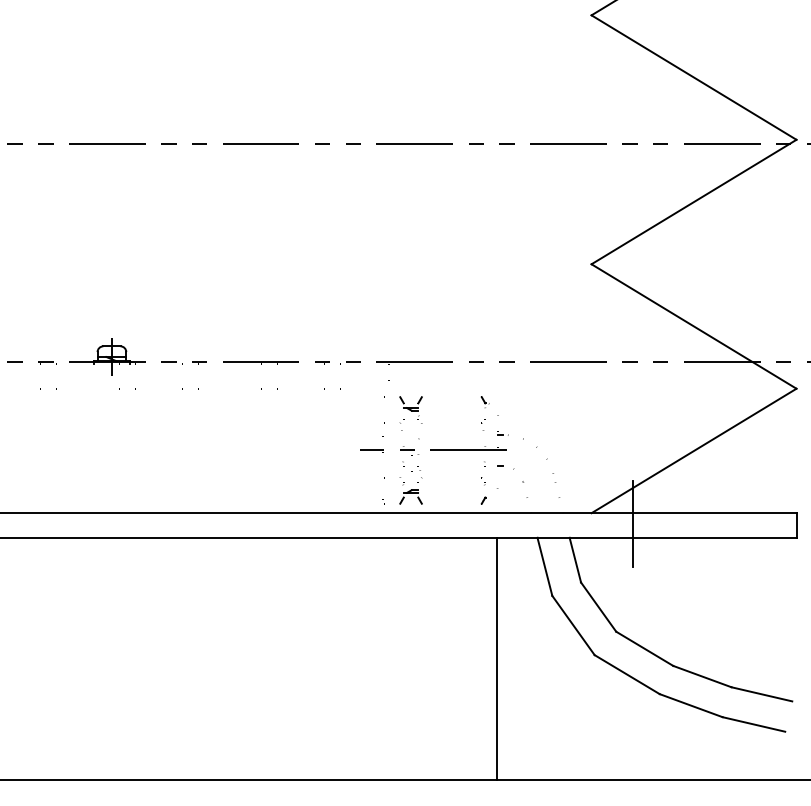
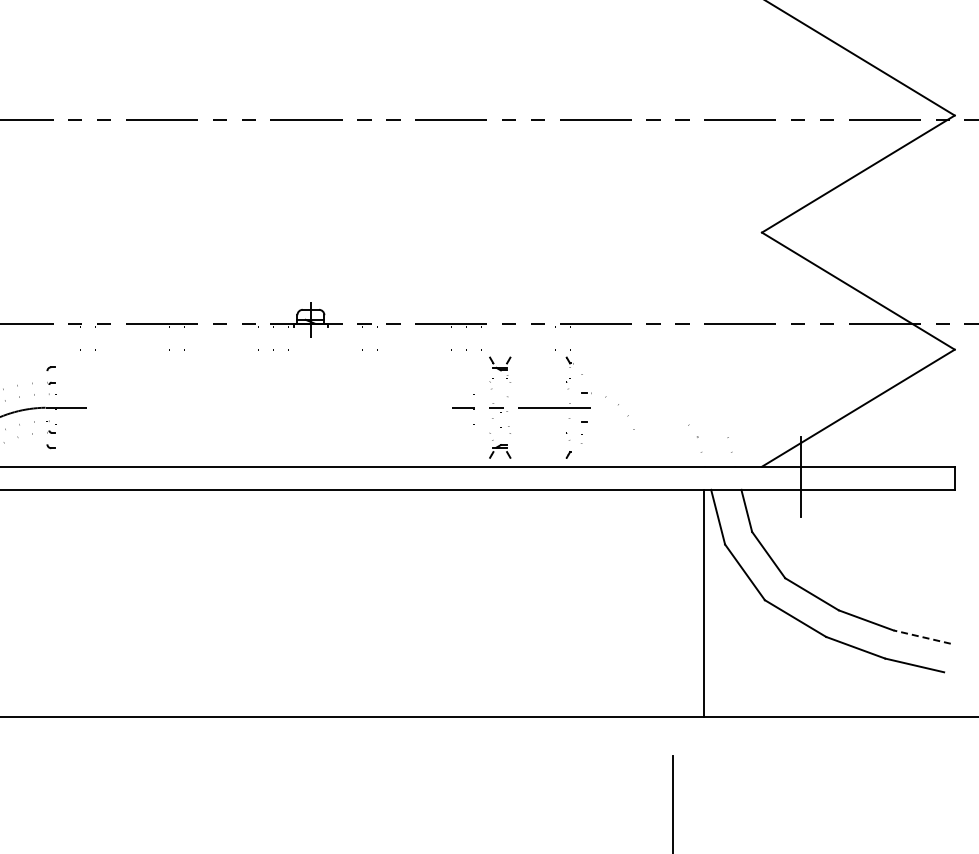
part: (457, 450) -> (543, 407), moved
line: (497, 658) -> (704, 603), moved
line: (761, 693) -> (921, 636), solid -> dashed

